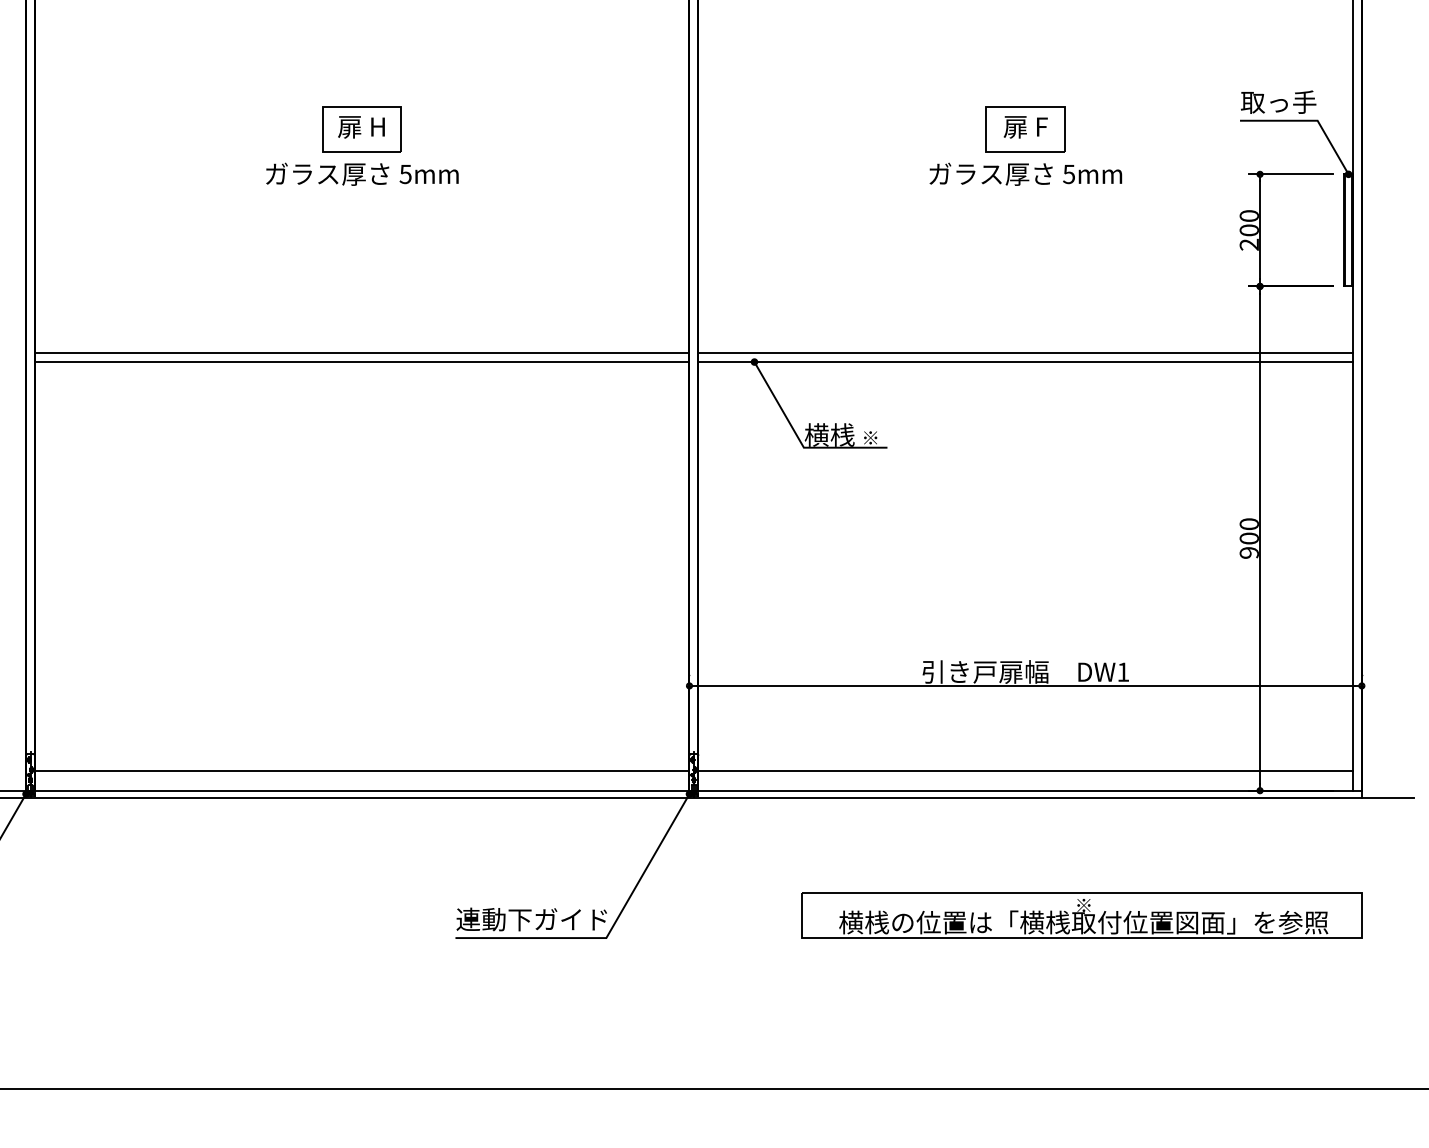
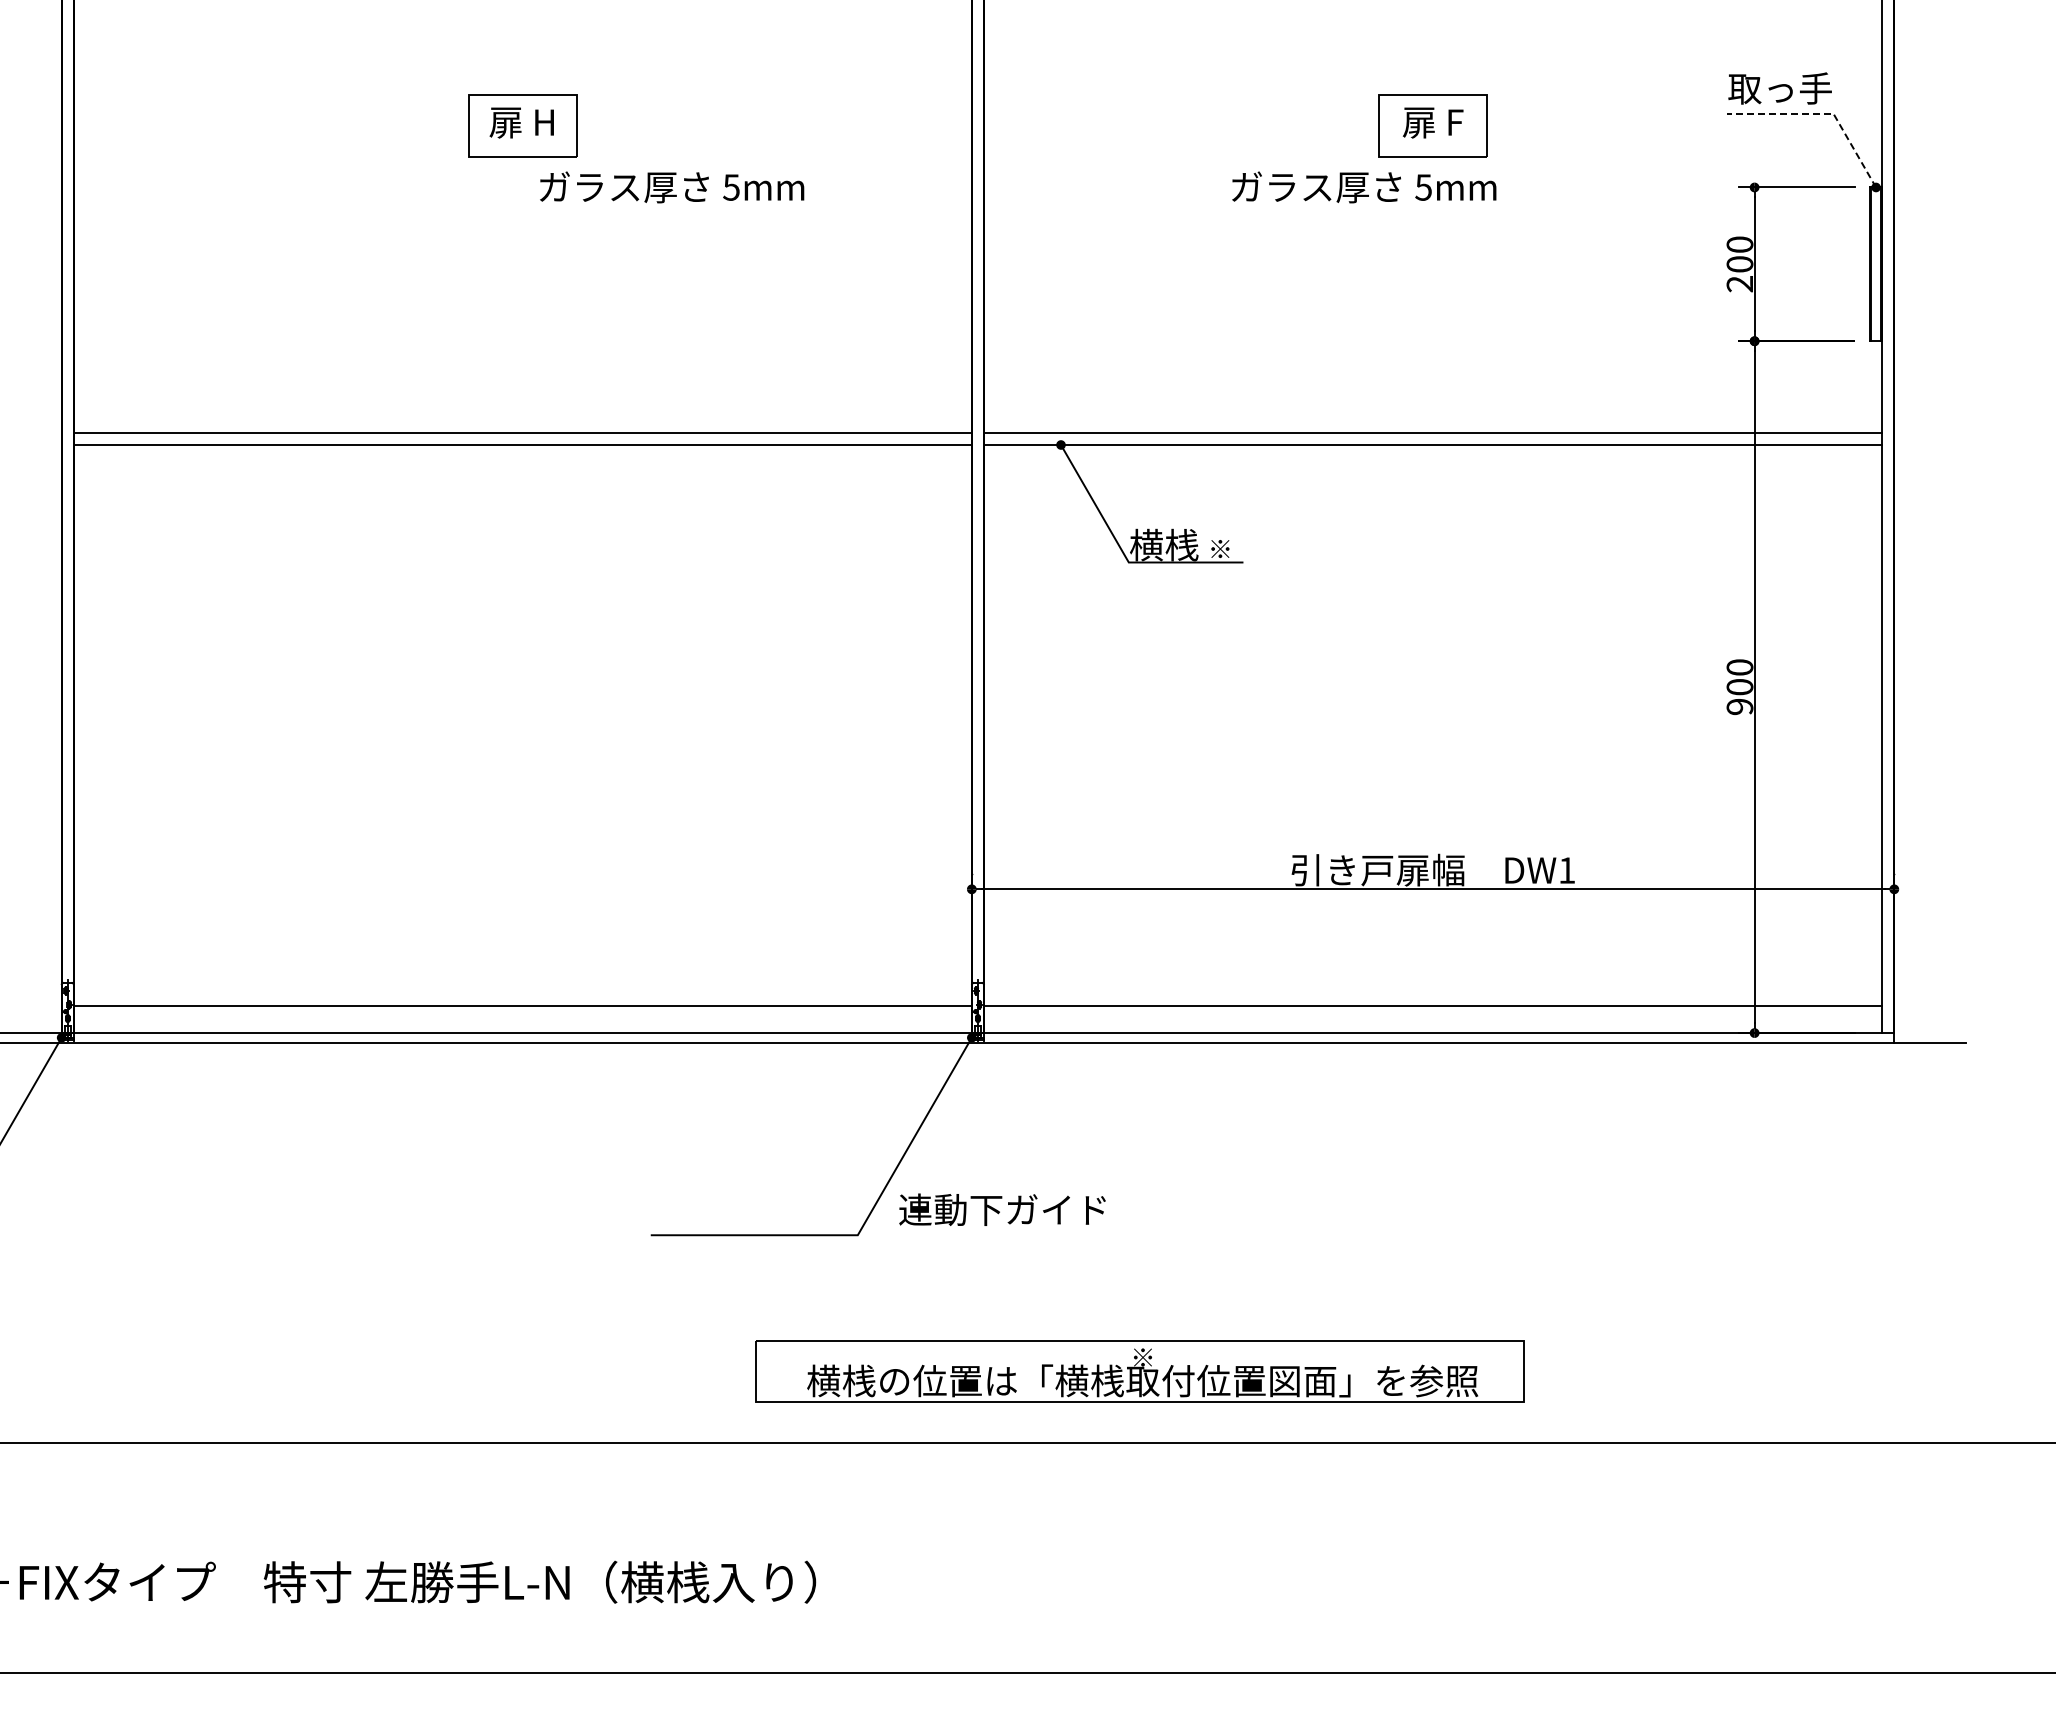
line: (1309, 120) -> (1822, 113), solid -> dashed
text: (362, 174) -> (672, 187), moved
text: (1025, 174) -> (1364, 187), moved
part: (1081, 915) -> (1139, 1371), moved
text: (531, 919) -> (1002, 1209), moved

